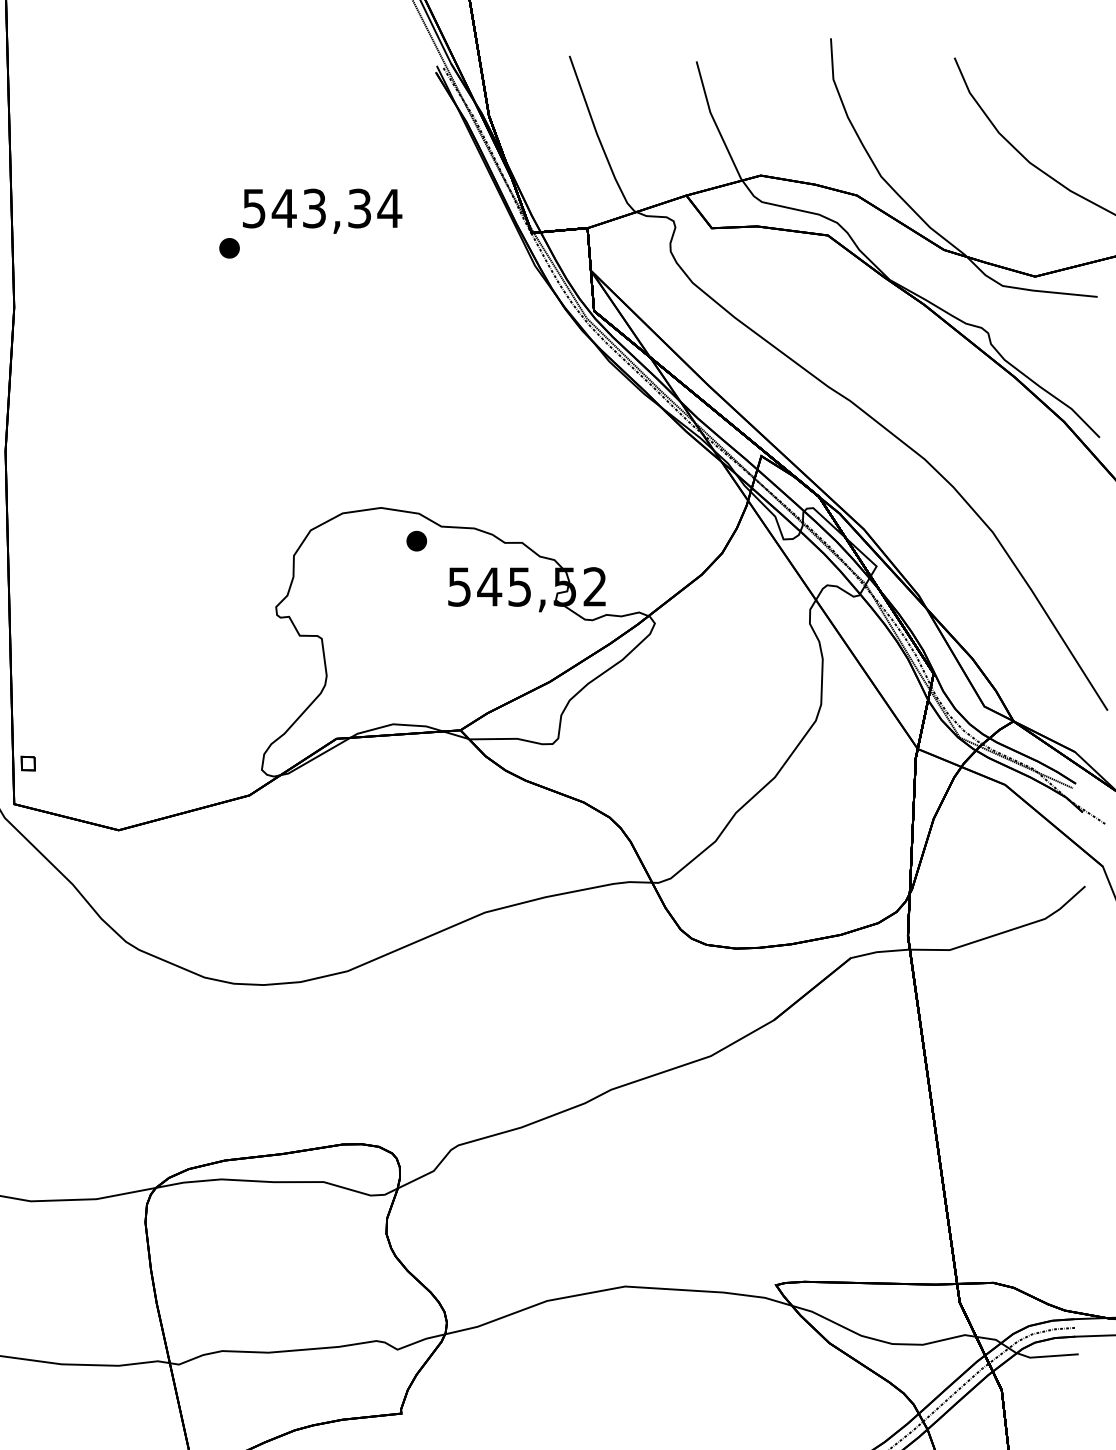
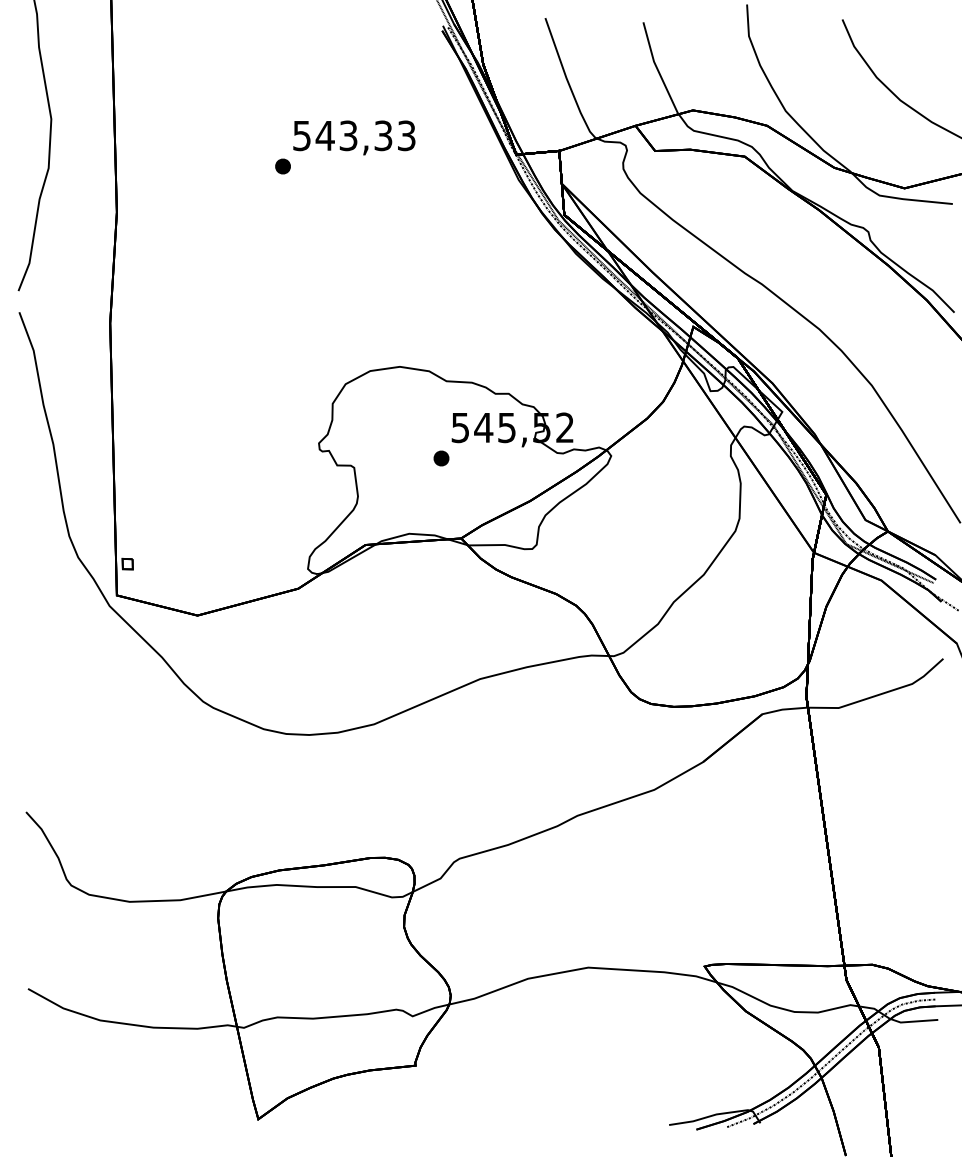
text: (389, 208) -> (406, 135), 543,34 -> 543,33
part: (416, 541) -> (441, 458), moved

